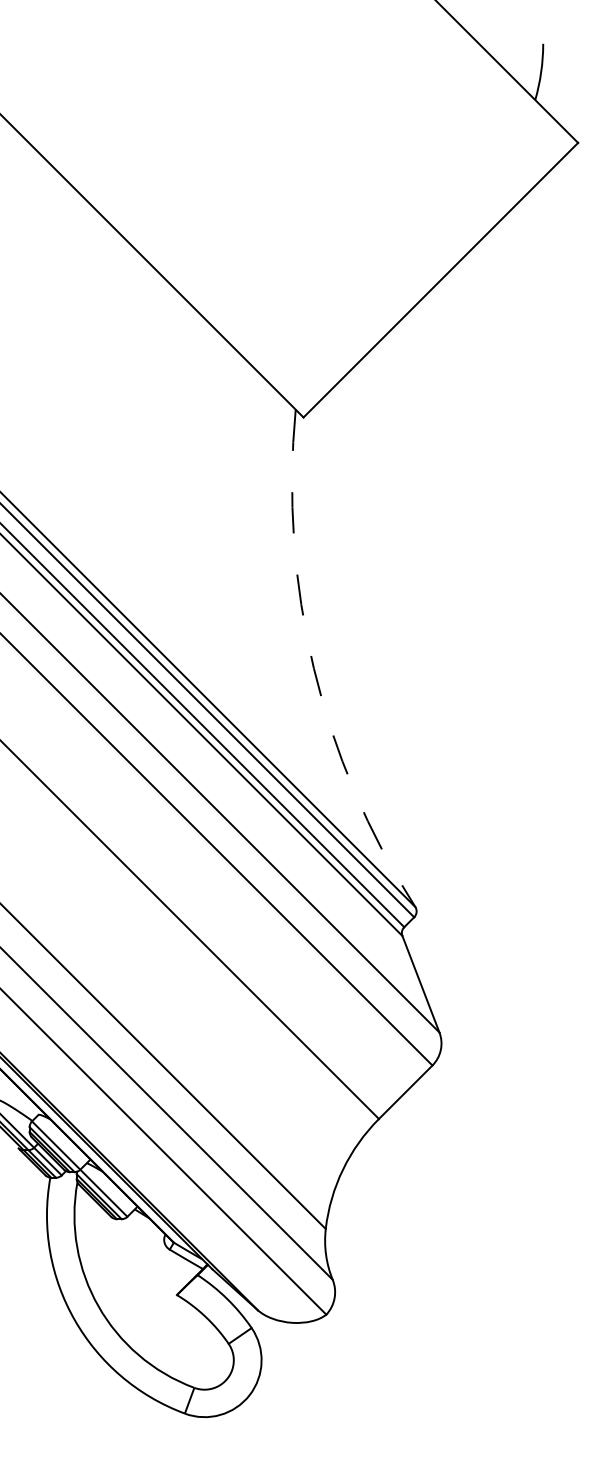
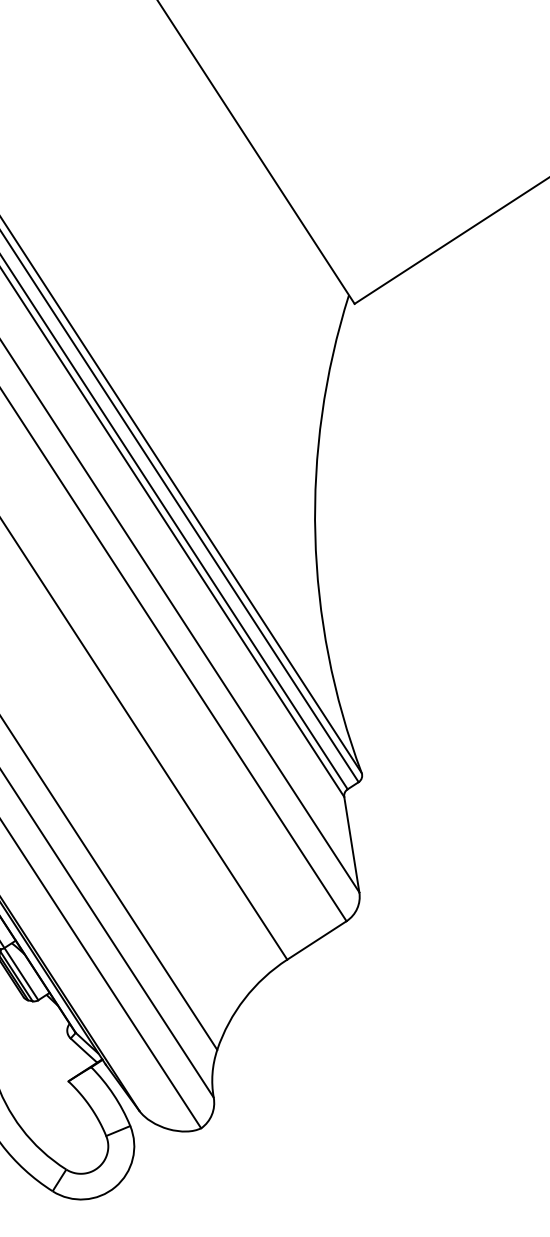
arc: (313, 668) -> (314, 535), dashed -> solid

